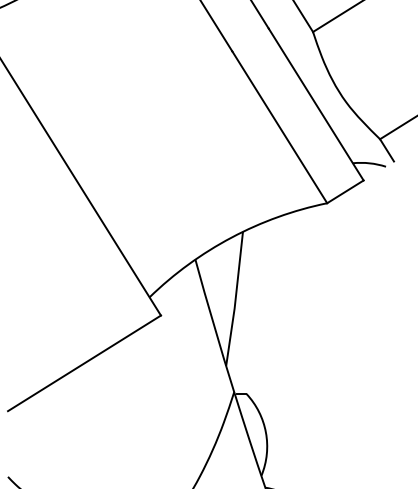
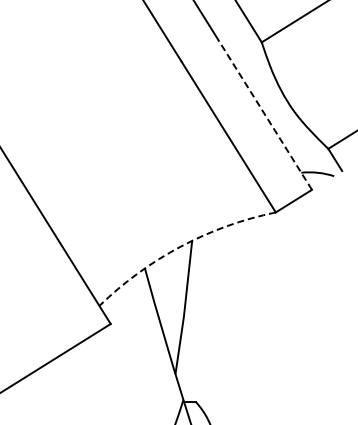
line: (316, 104) -> (265, 114), solid -> dashed
arc: (231, 237) -> (180, 246), solid -> dashed

